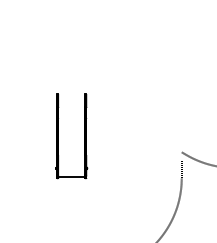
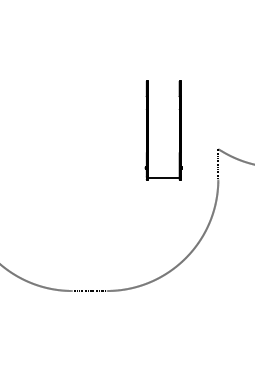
part: (58, 136) -> (148, 130), moved

